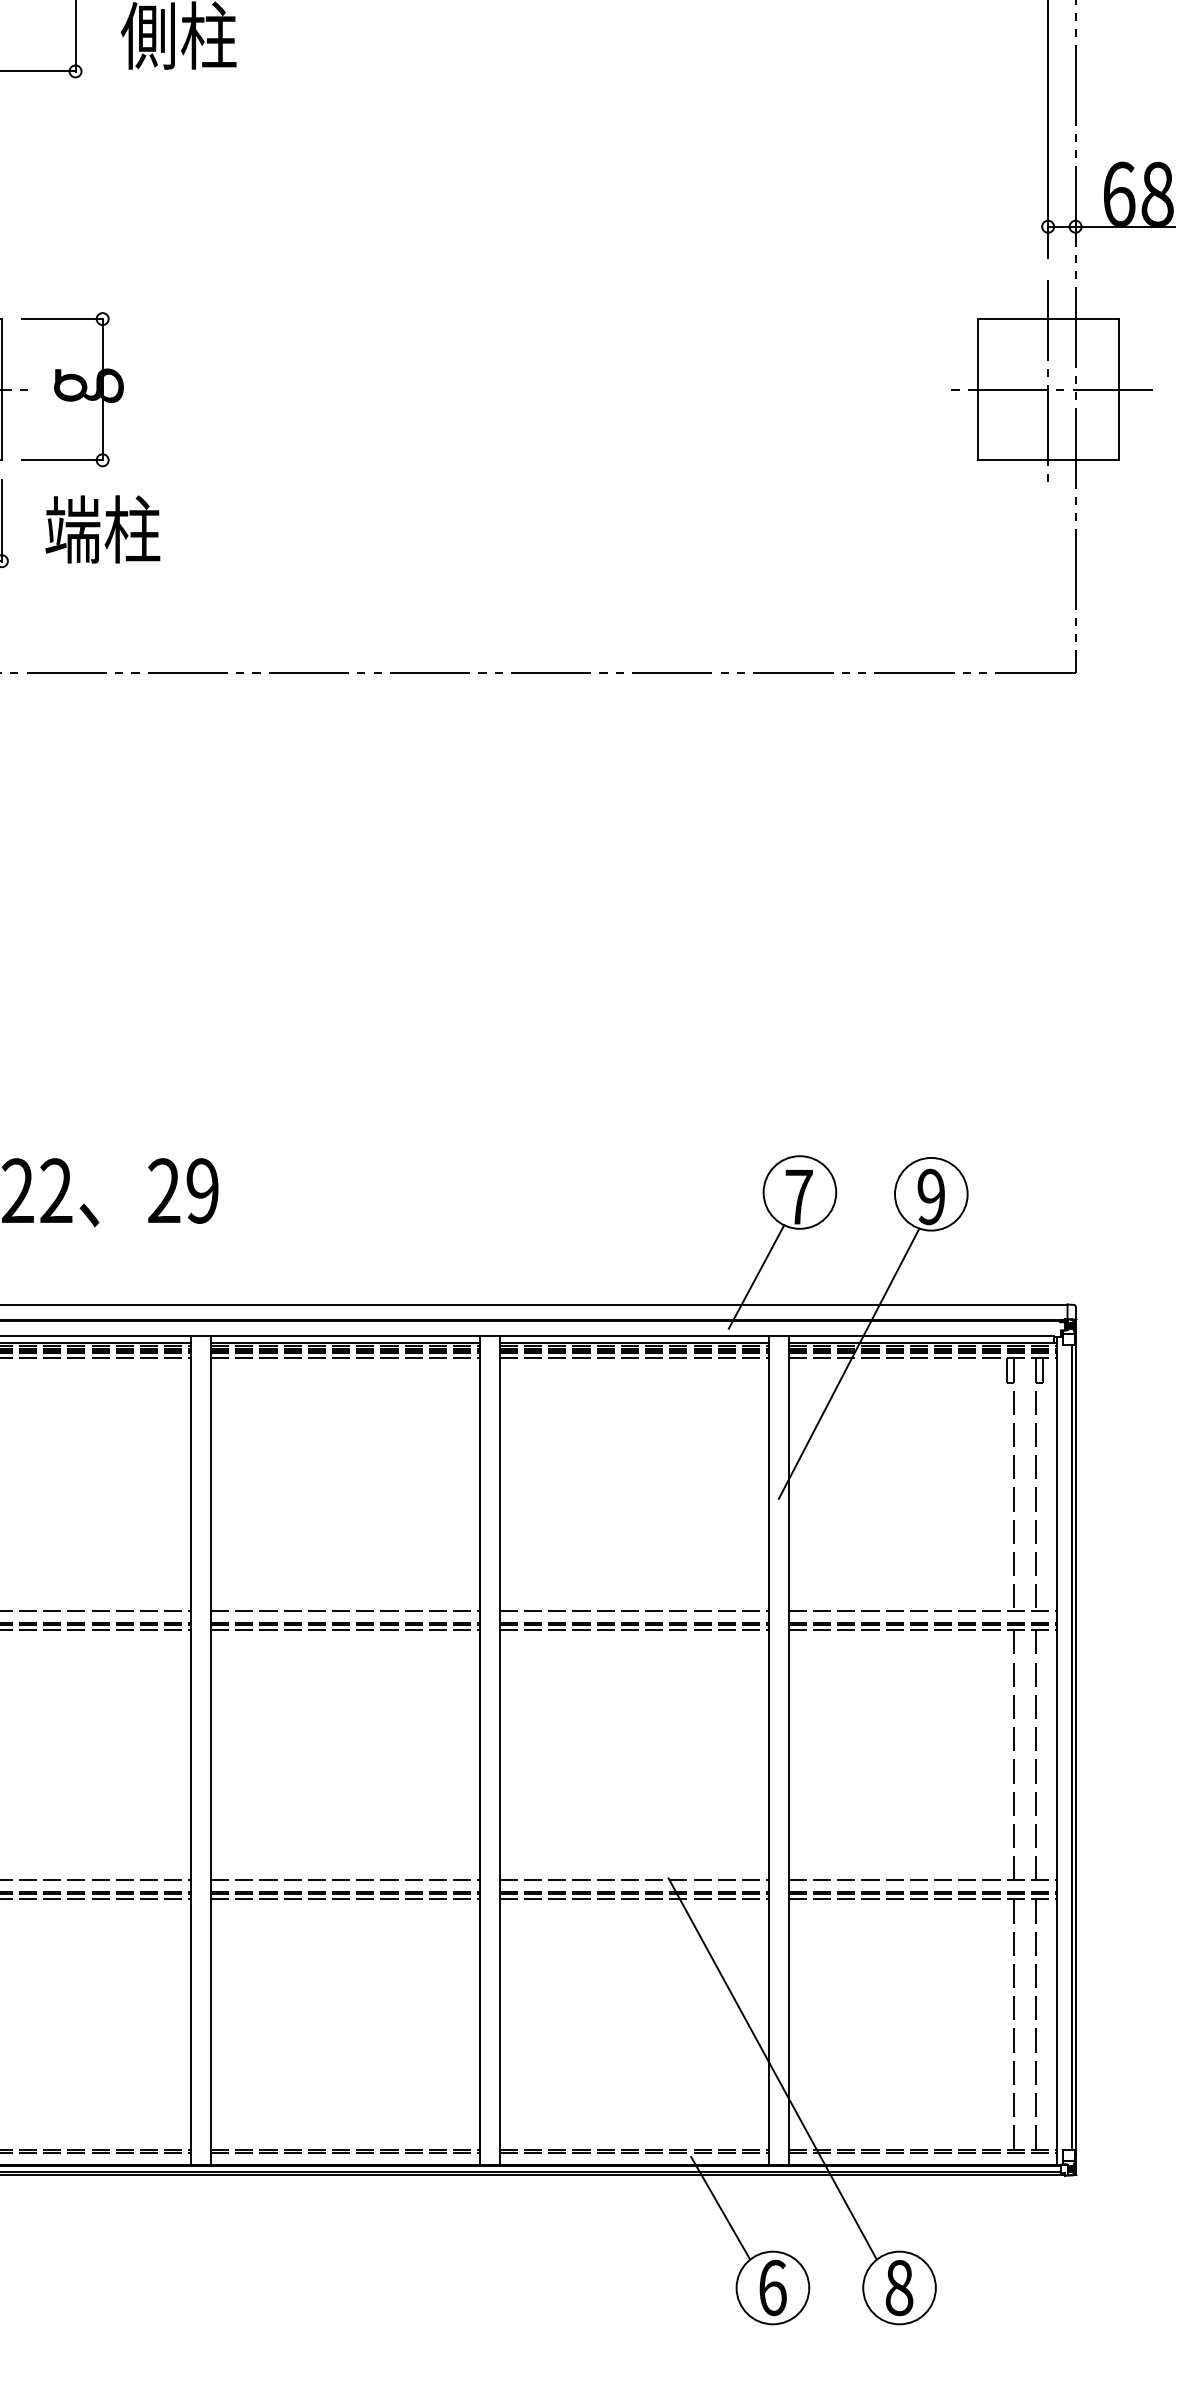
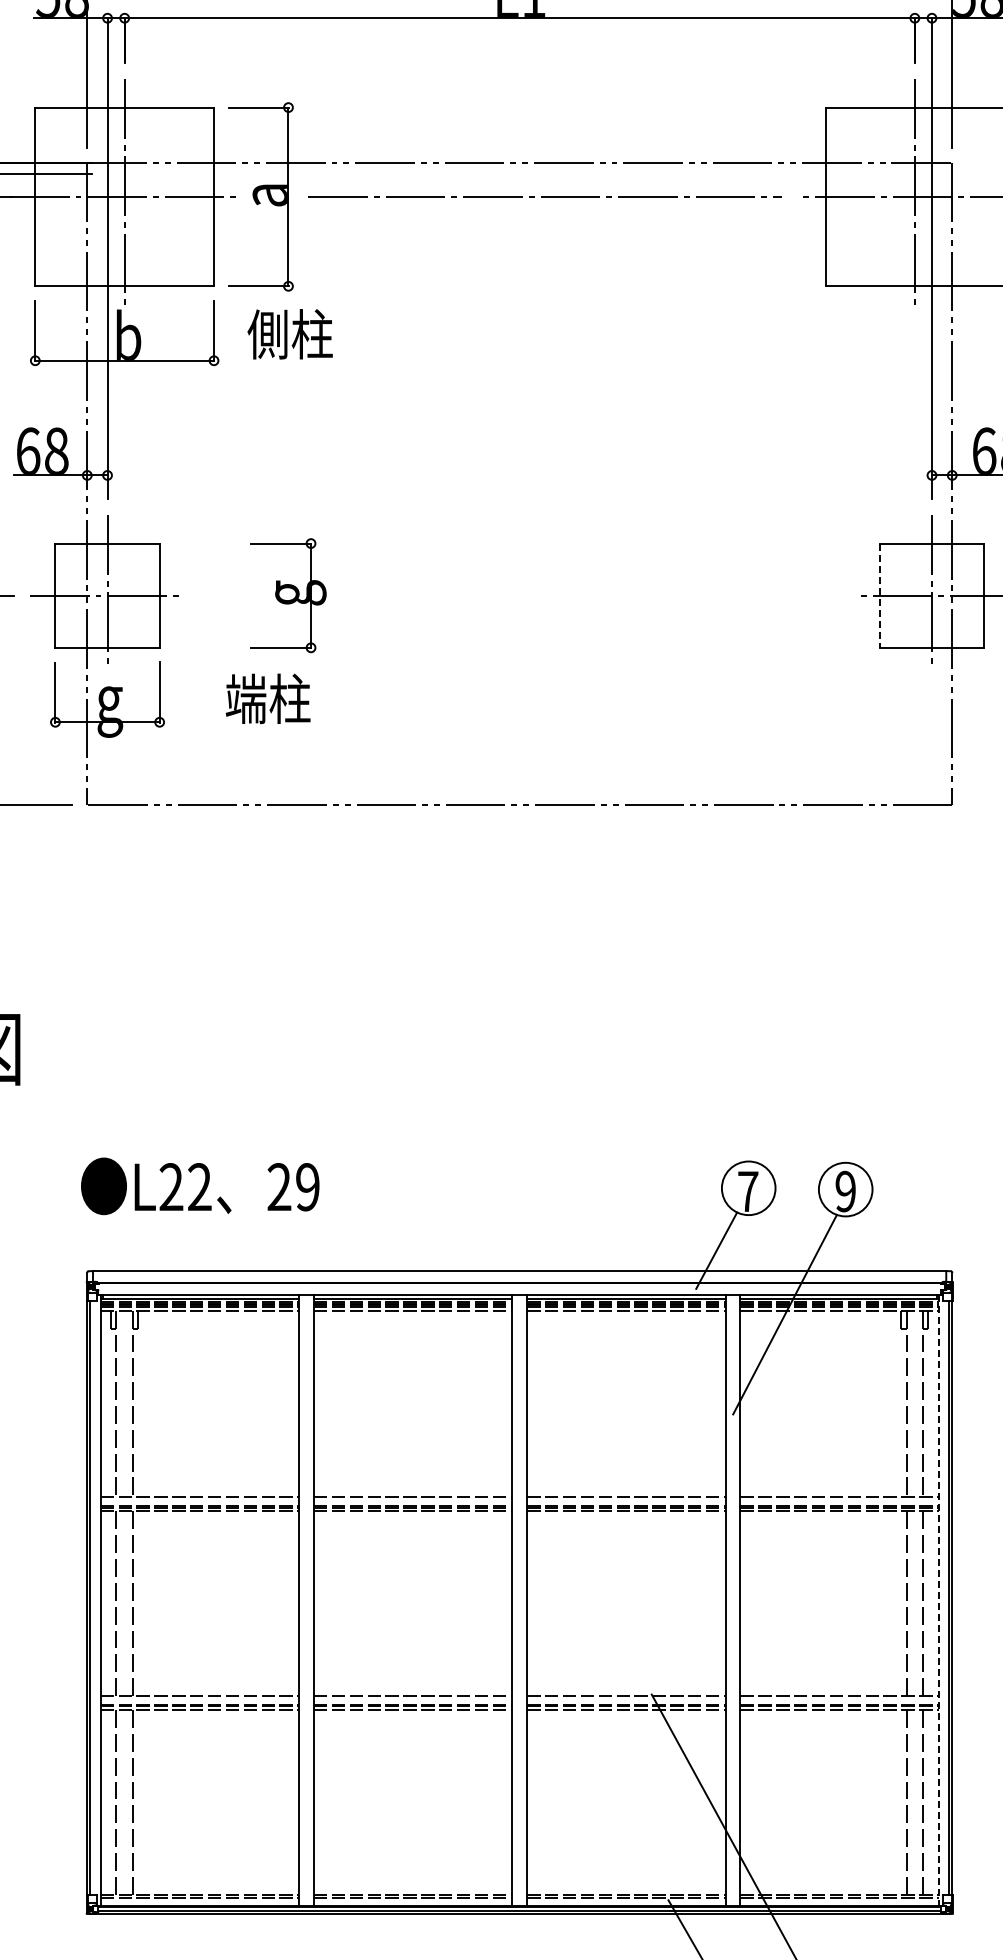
part: (72, 389) -> (288, 595), moved
line: (977, 390) -> (879, 596), solid -> dashed
text: (101, 528) -> (267, 698), moved
line: (1057, 1752) -> (938, 1601), solid -> dashed

